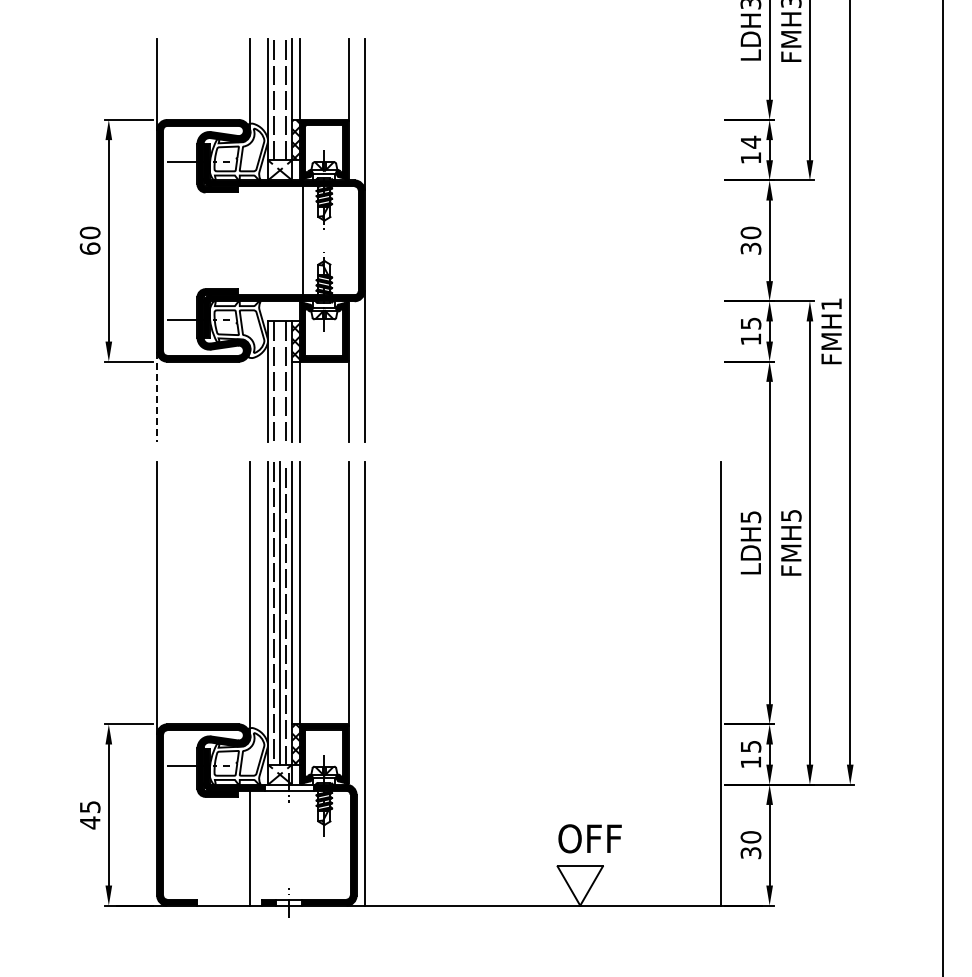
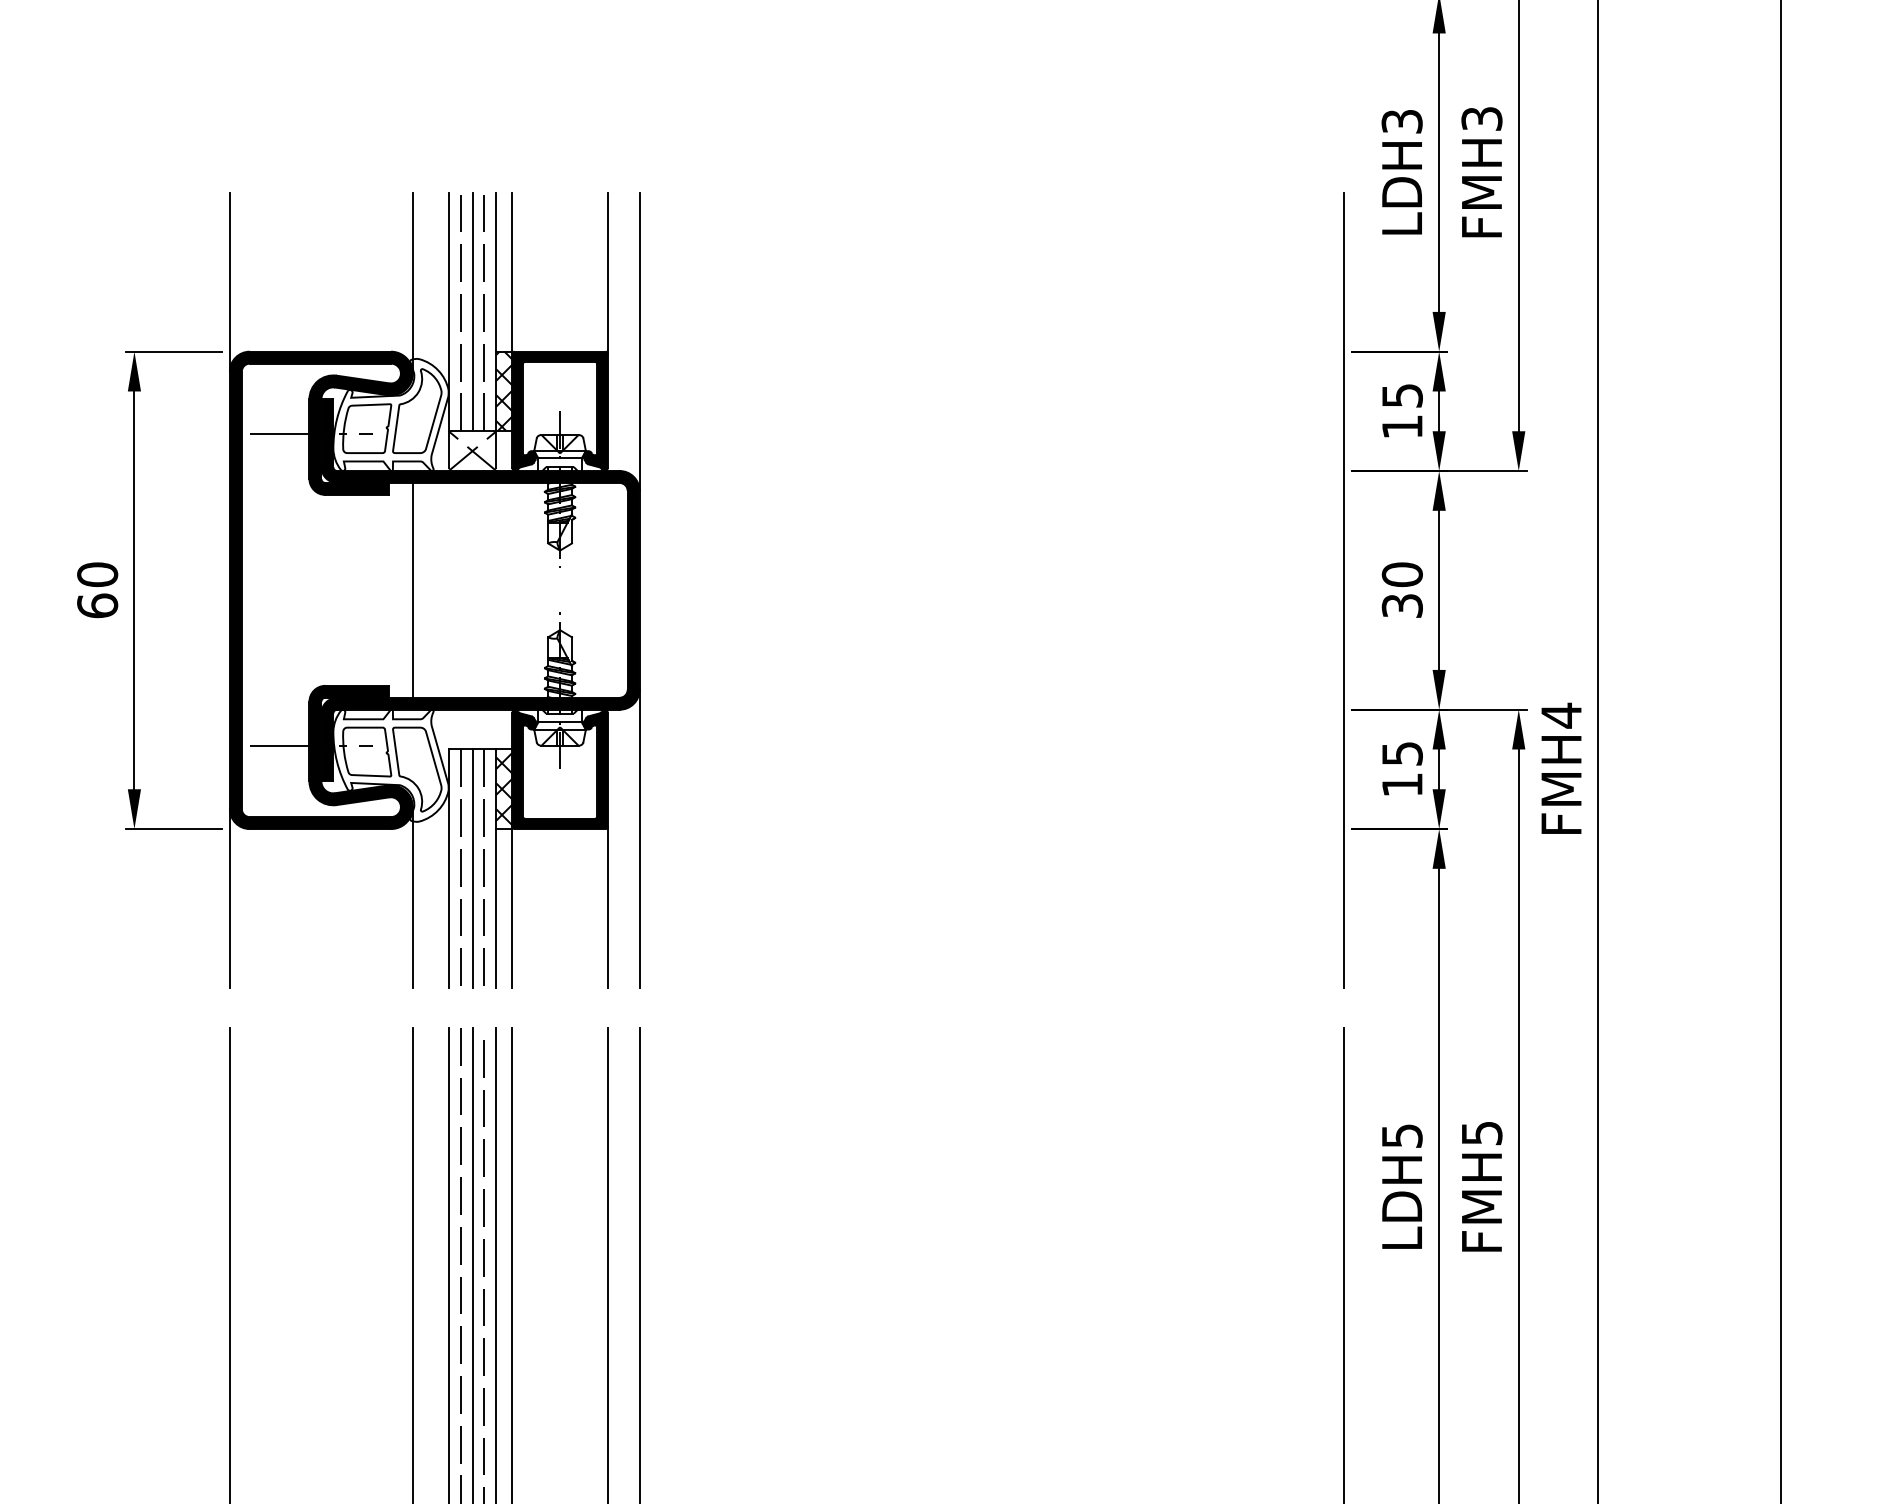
line: (280, 99) -> (473, 311), added
text: (751, 141) -> (1403, 394), 14 -> 15
line: (302, 240) -> (412, 589), moved
line: (721, 240) -> (1344, 589), added
text: (831, 303) -> (1561, 714), FMH1 -> FMH4
line: (280, 381) -> (473, 868), added
line: (249, 396) -> (412, 897), added
line: (157, 397) -> (230, 899), dashed -> solid

